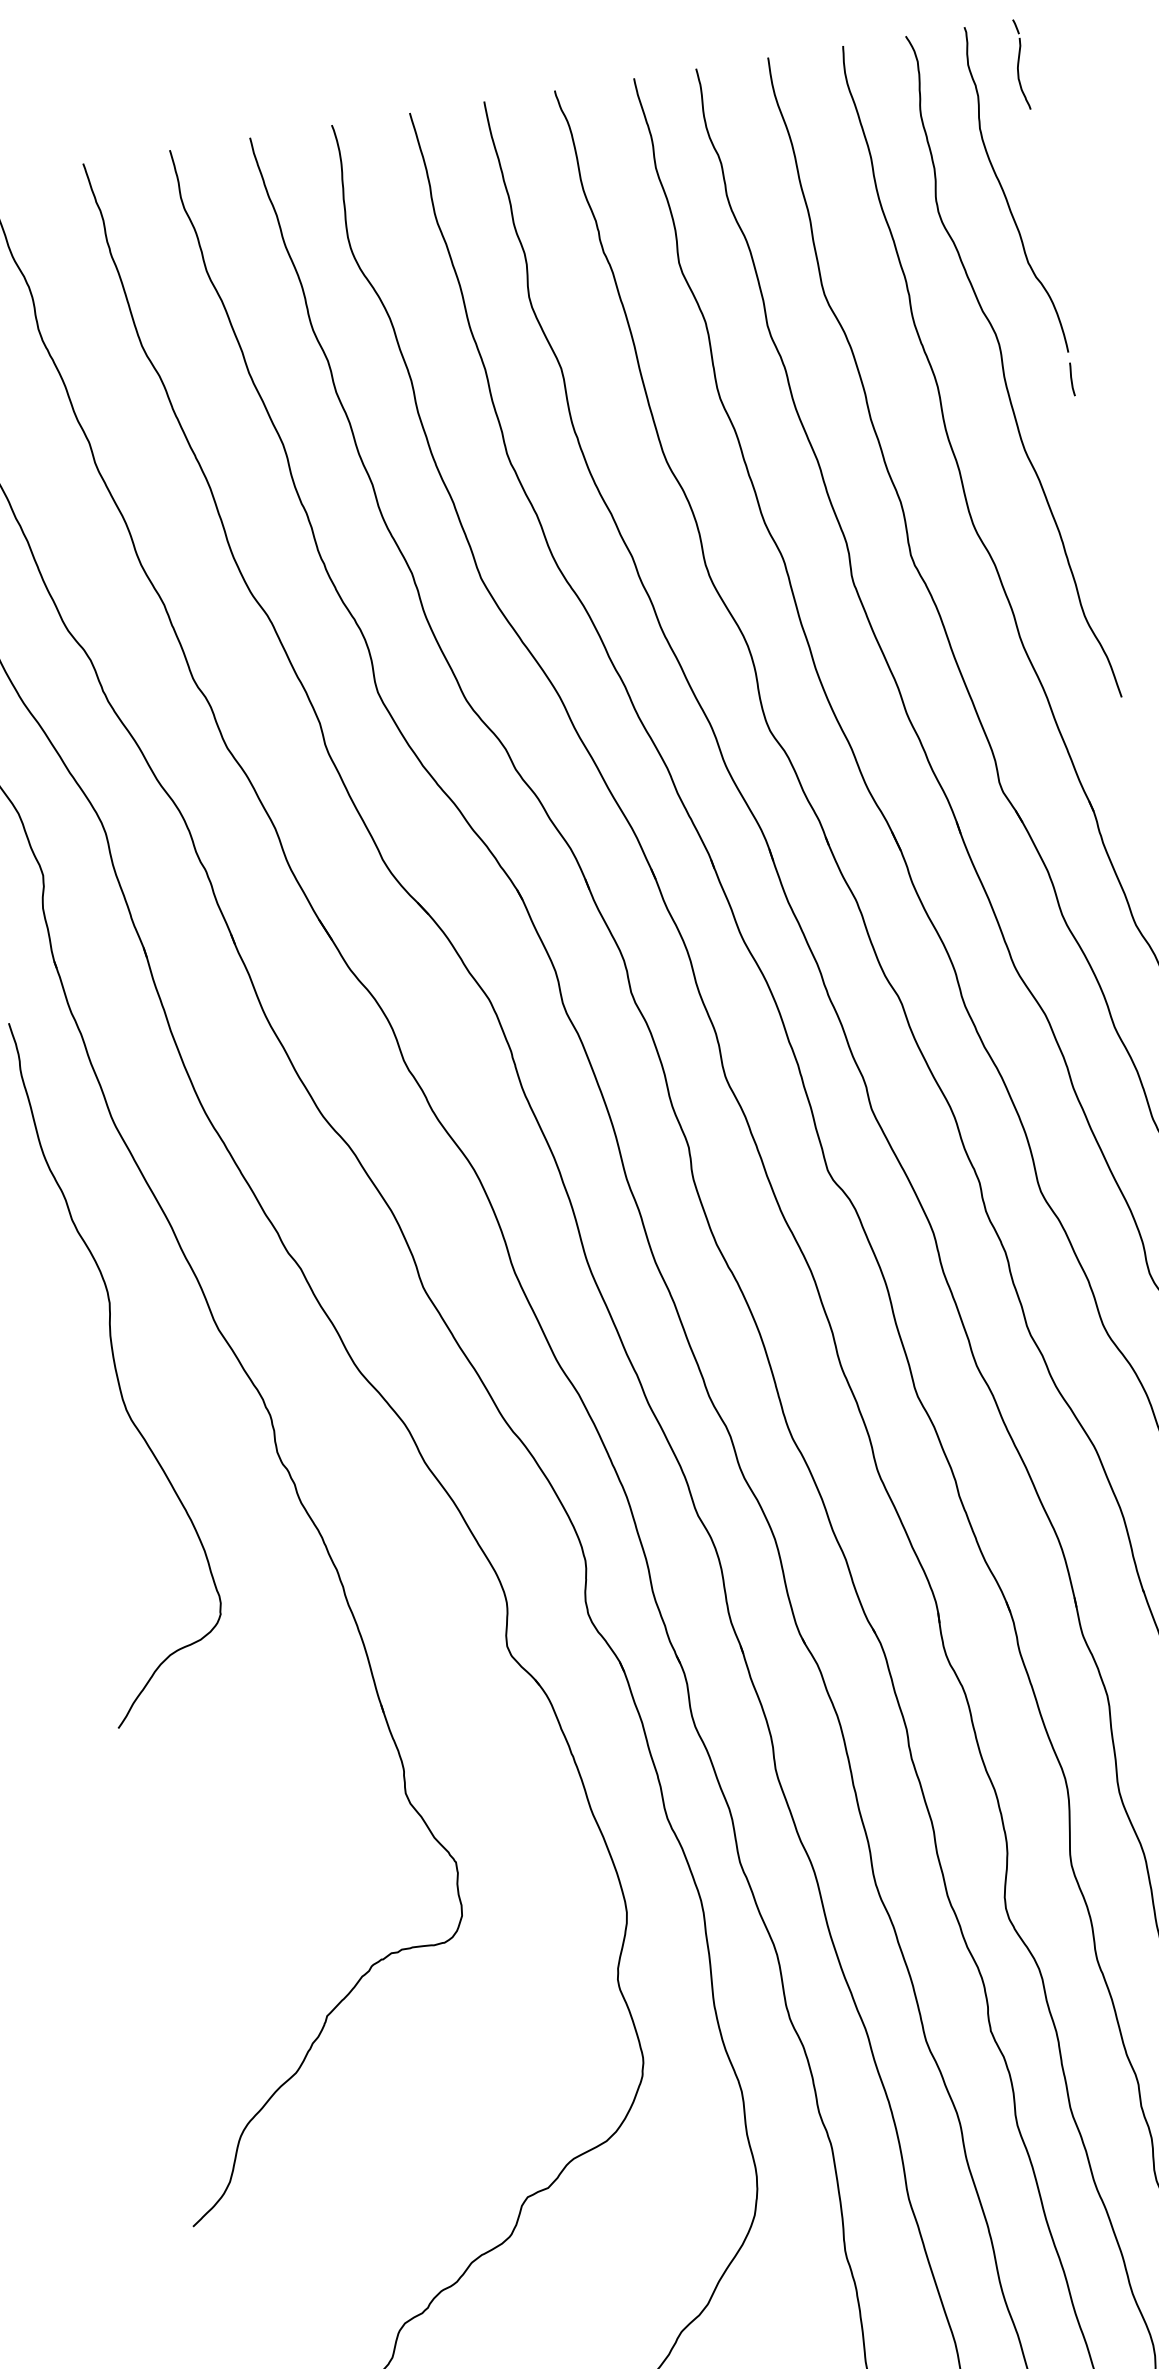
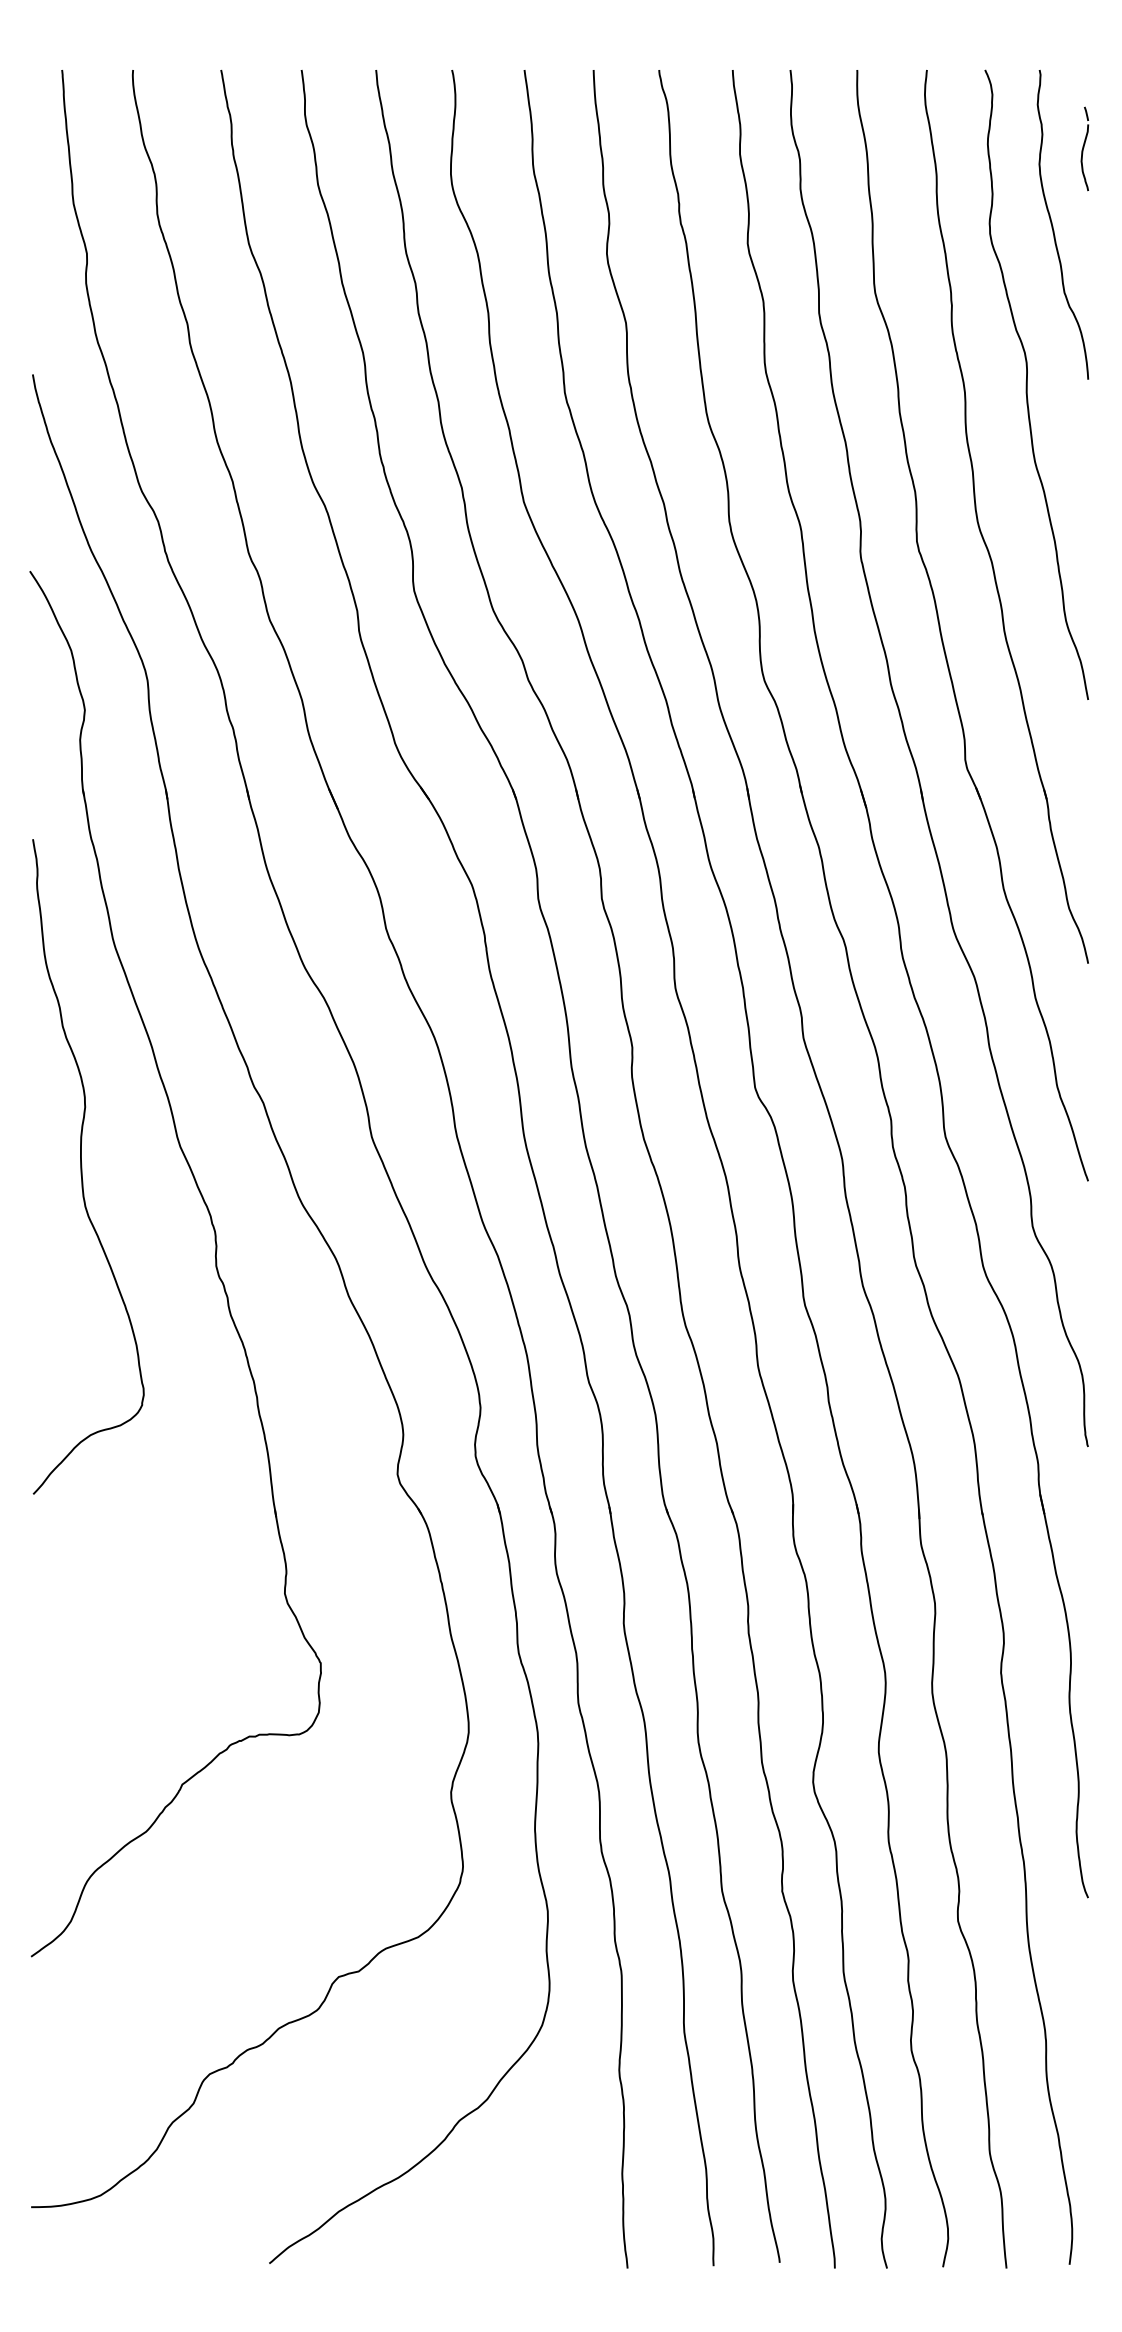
part: (1019, 64) -> (1084, 148), moved
line: (1071, 379) -> (1087, 404), removed

